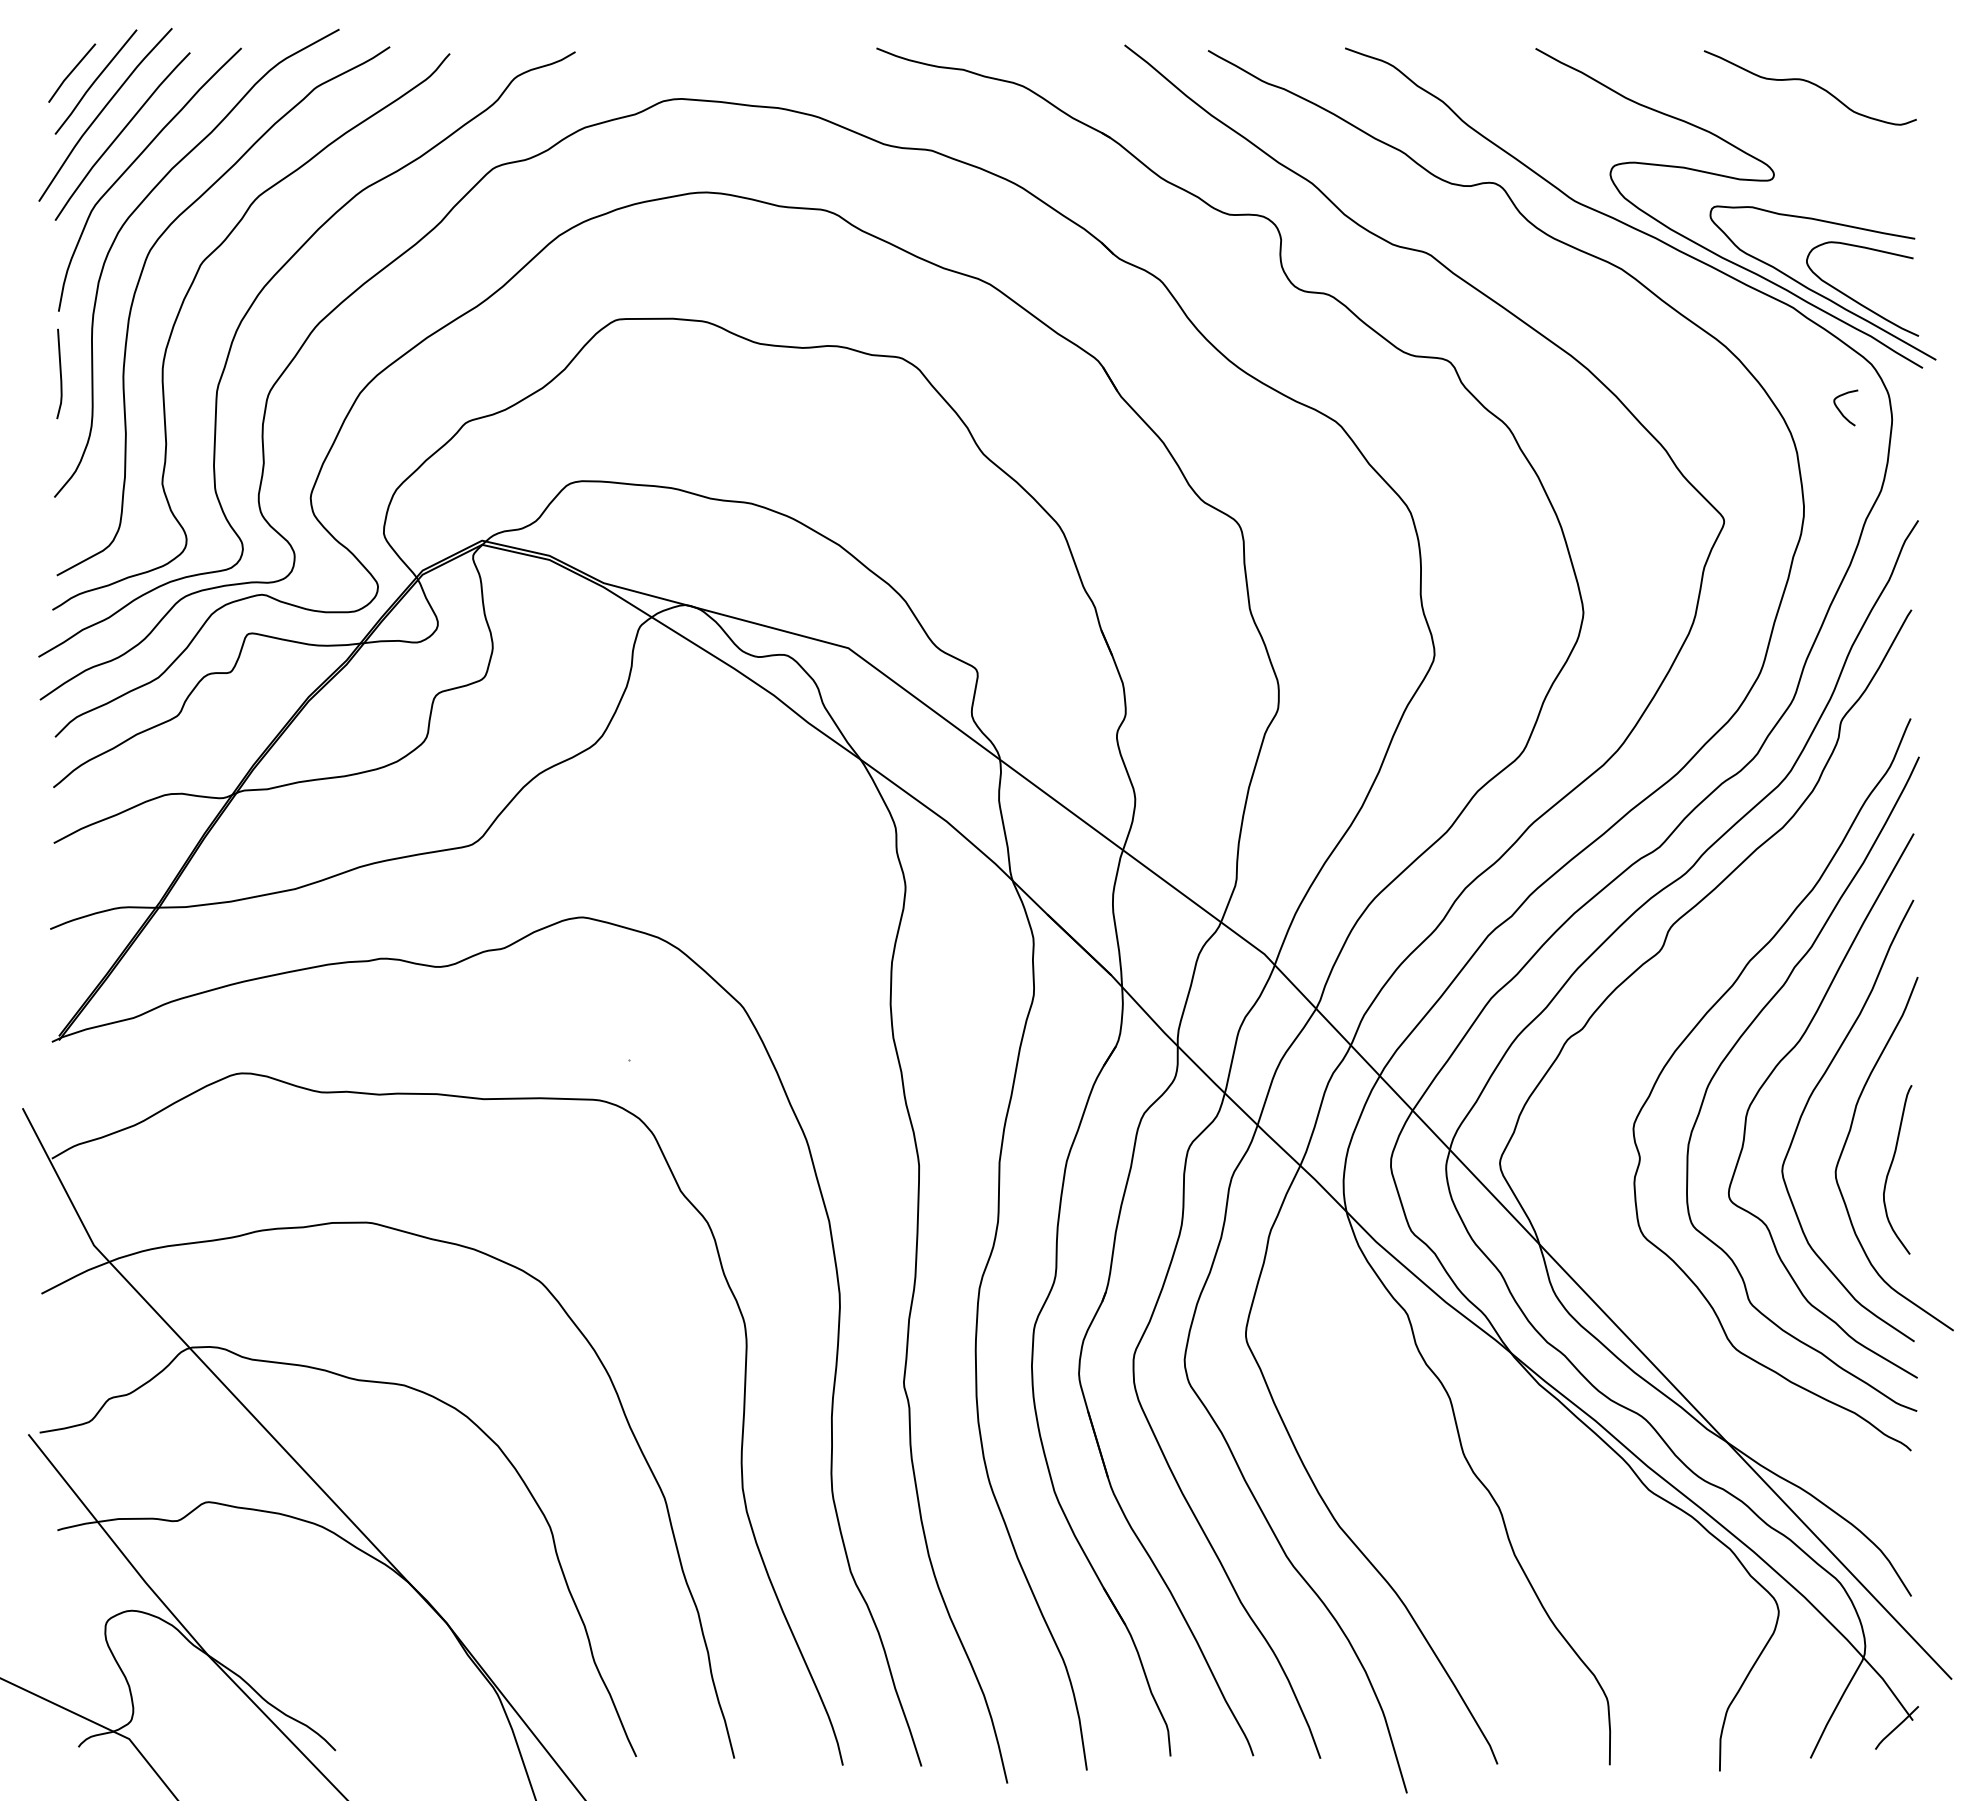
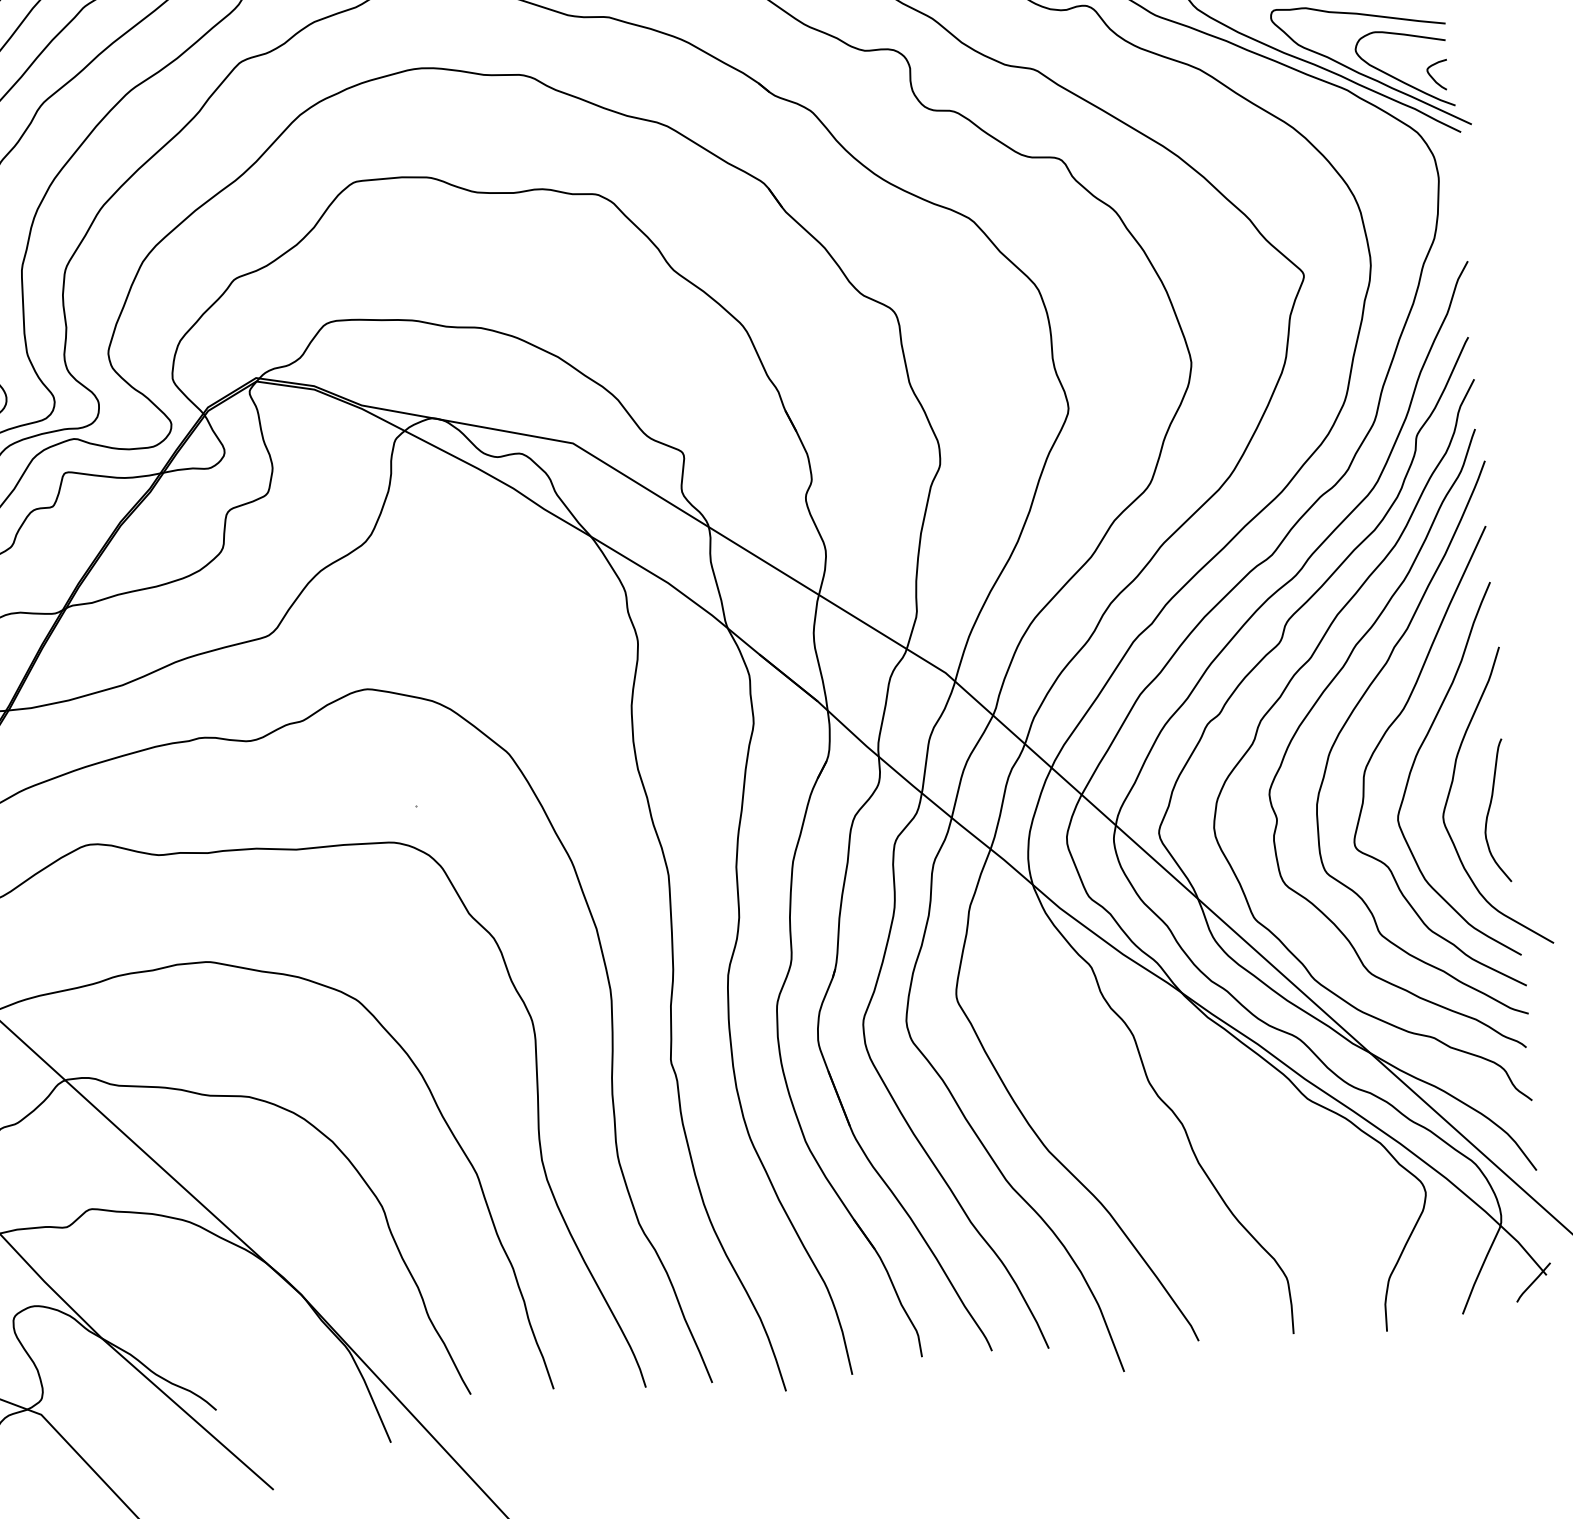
curve: (1841, 411) -> (1434, 78), moved
curve: (1656, 1015) -> (1281, 697), added

